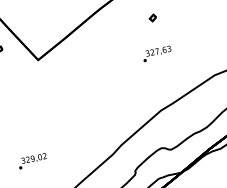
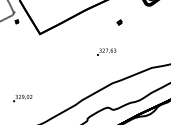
text: (156, 52) -> (106, 51), moved

